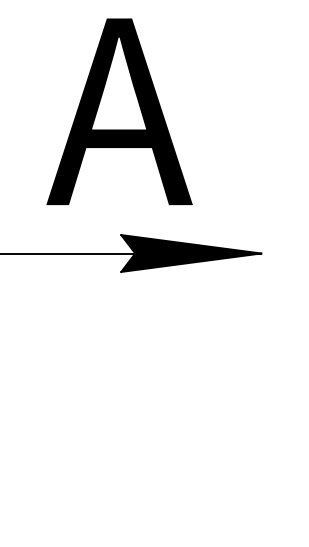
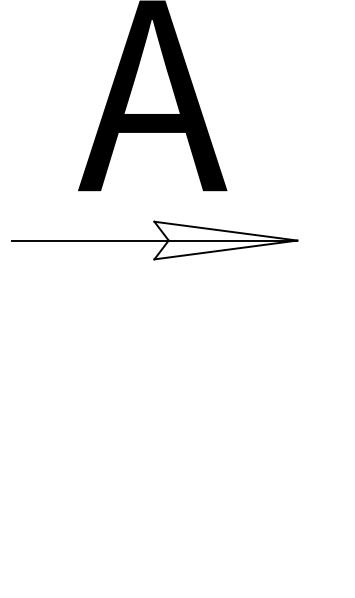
fill: (190, 253) -> (225, 240), removed

